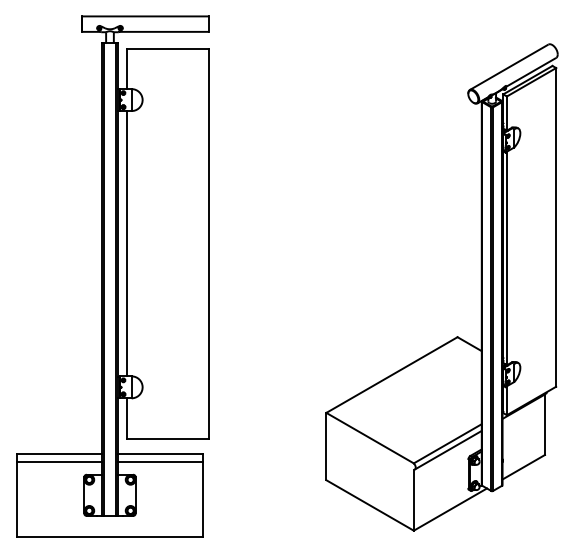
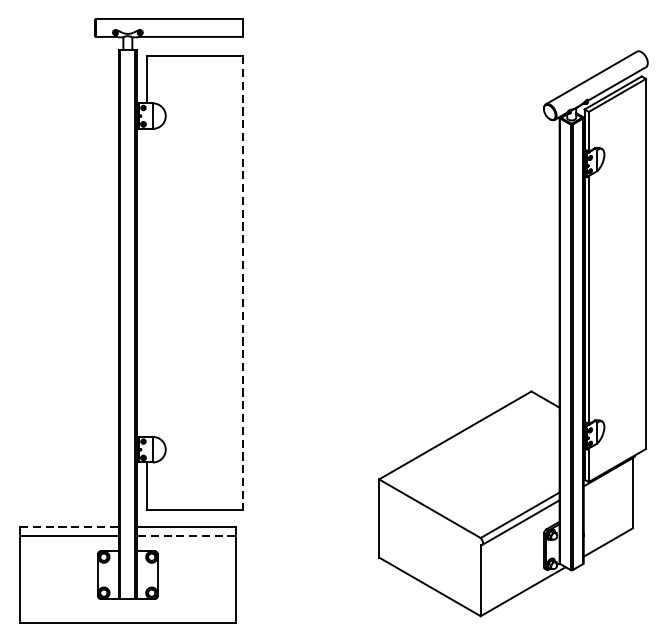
line: (126, 243) -> (147, 282), removed
line: (209, 244) -> (243, 283), solid -> dashed
line: (59, 454) -> (69, 527), solid -> dashed
line: (160, 461) -> (186, 535), solid -> dashed

